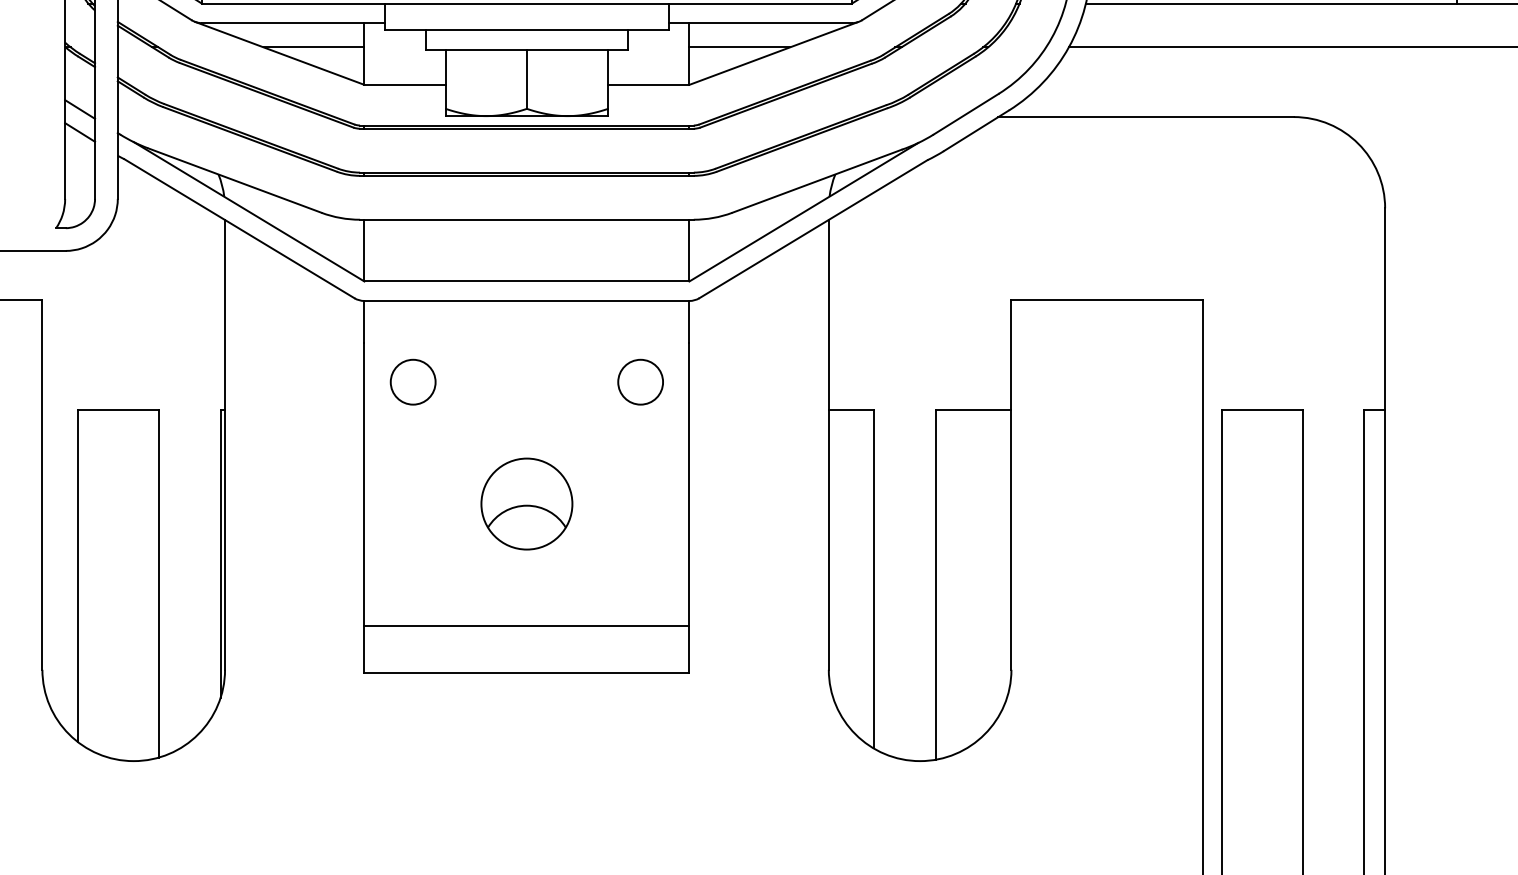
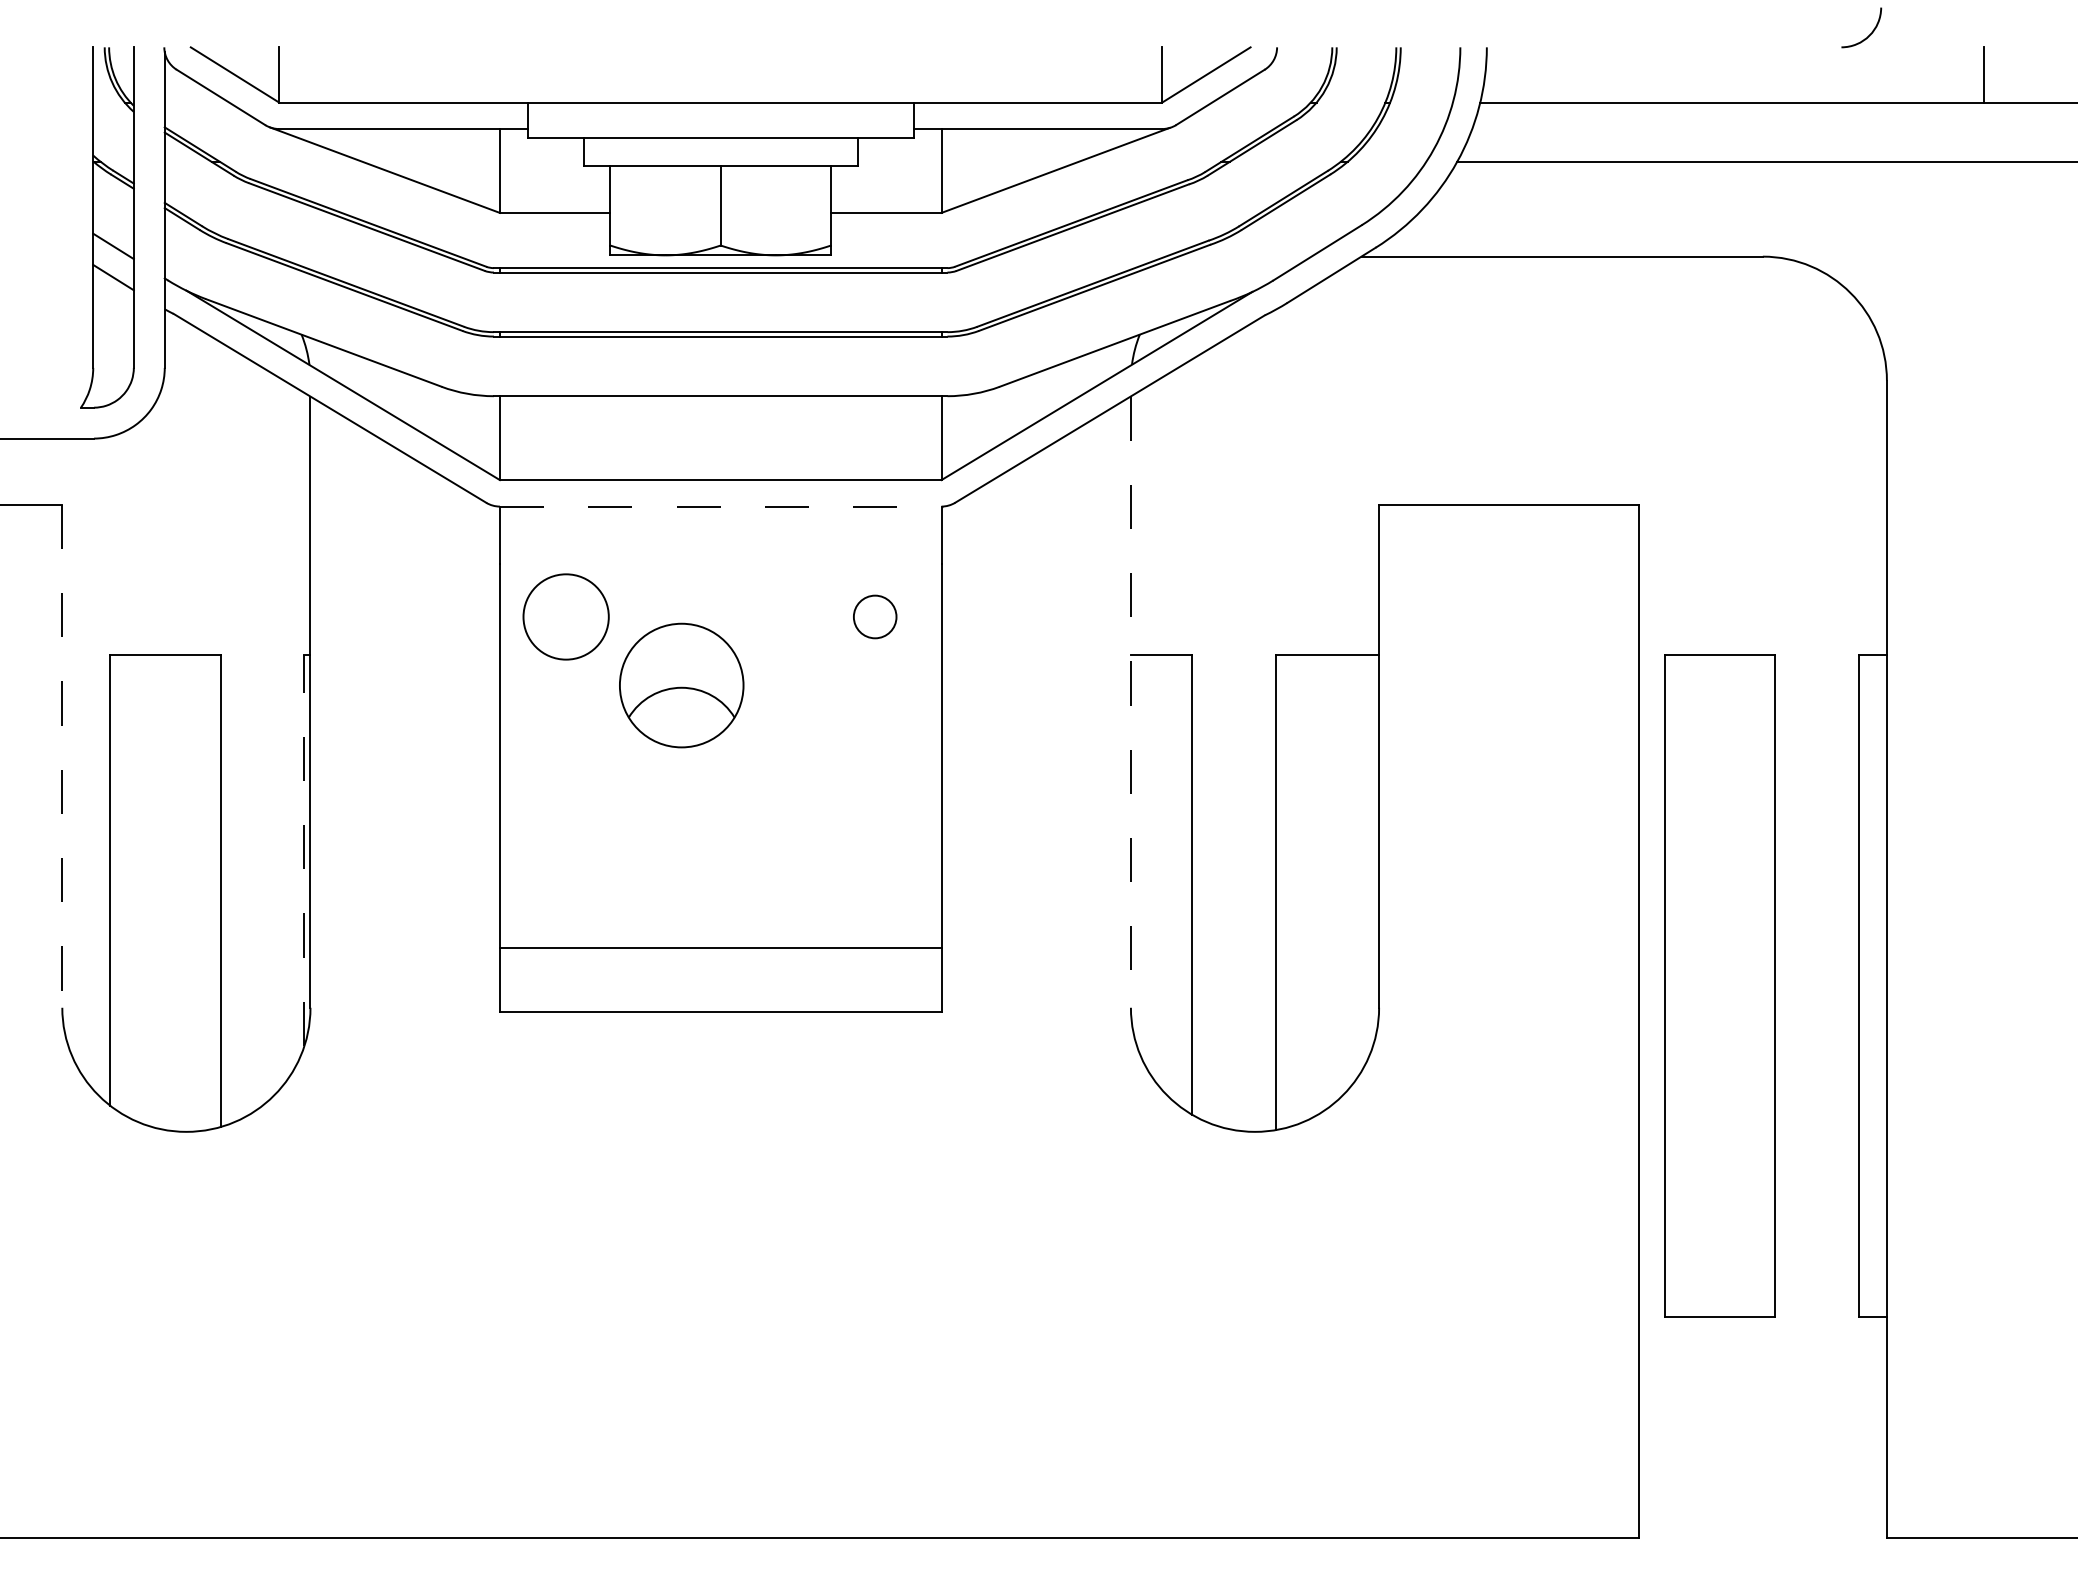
line: (313, 47) -> (430, 161), removed
line: (739, 47) -> (1009, 161), removed
line: (526, 300) -> (720, 506), solid -> dashed
circle: (412, 381) -> (565, 616), size x1.4
circle: (640, 381) -> (874, 616), size x0.7
line: (828, 445) -> (1130, 702), solid -> dashed
line: (42, 484) -> (62, 756), solid -> dashed
part: (526, 504) -> (681, 685), moved
line: (220, 554) -> (304, 850), solid -> dashed

